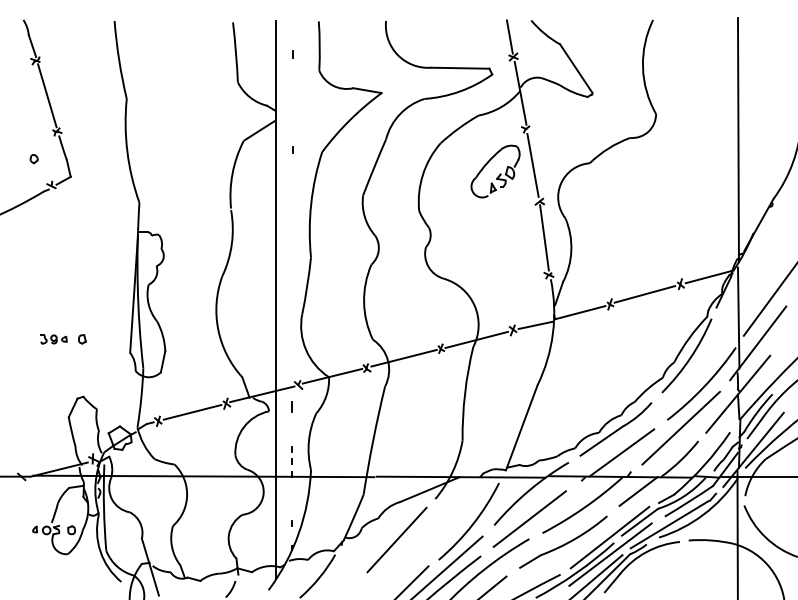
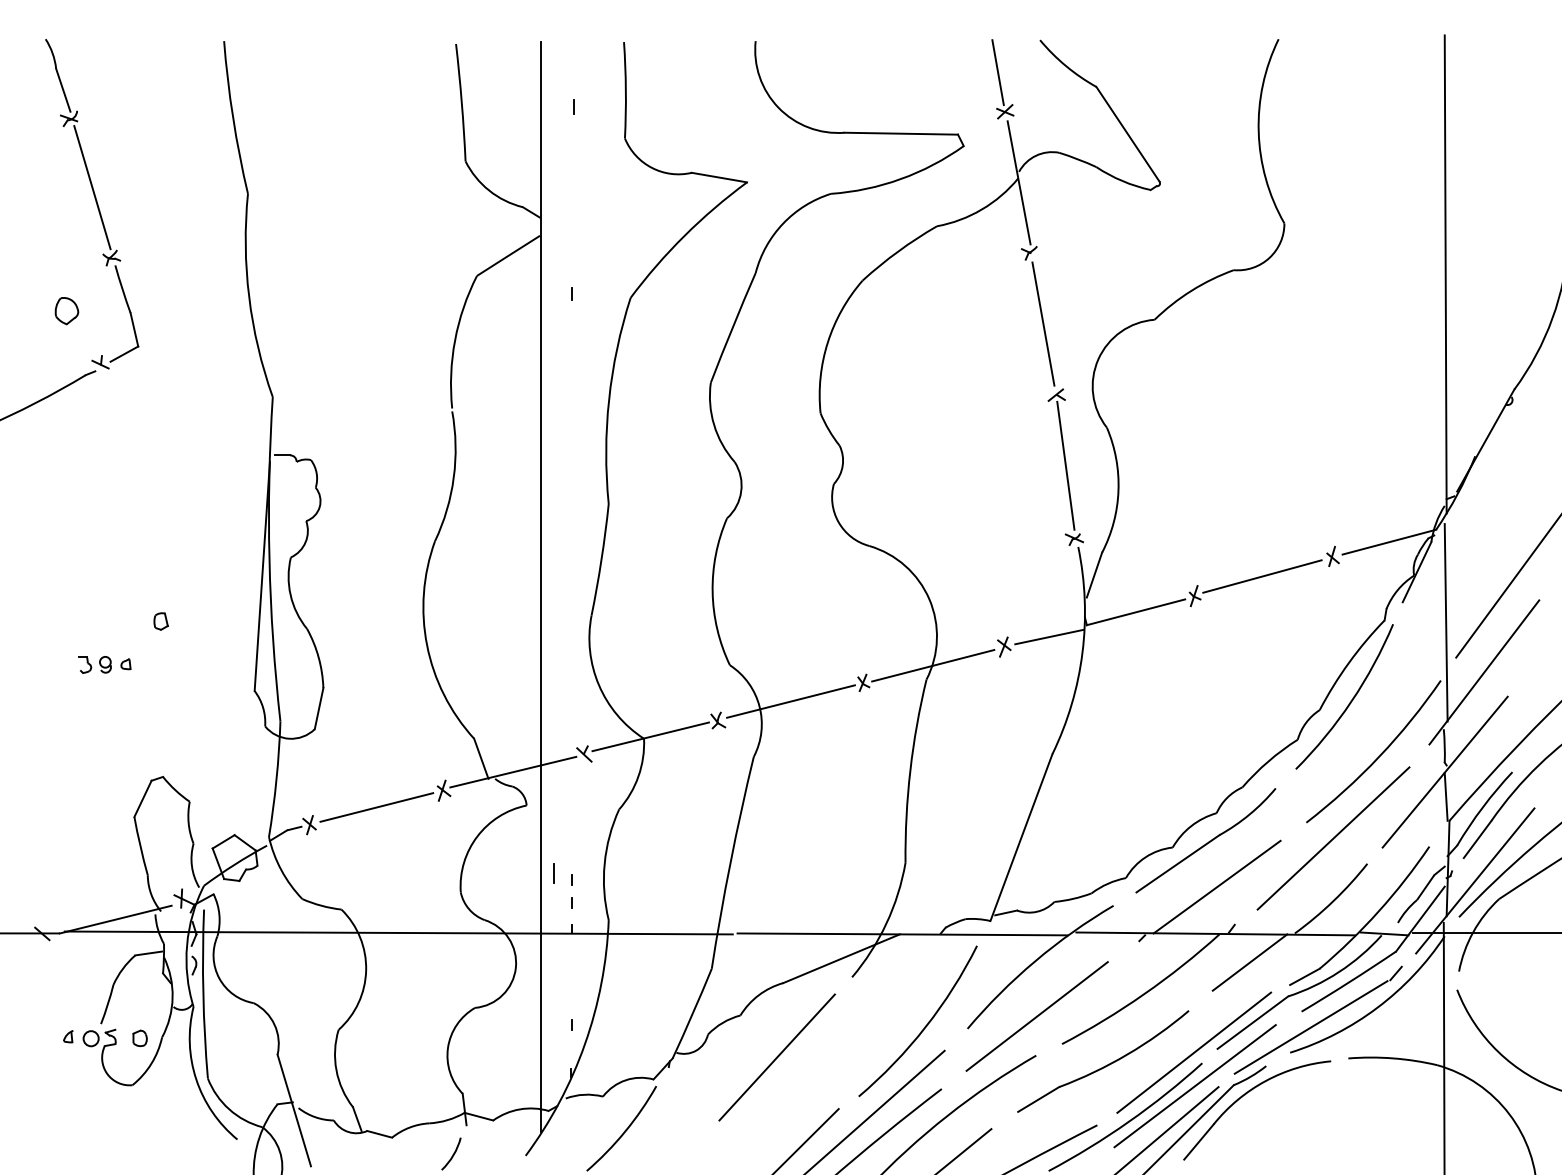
part: (33, 159) -> (65, 312), size x1.6
part: (495, 171) -> (969, 335), removed
part: (82, 339) -> (161, 621), moved
line: (291, 406) -> (552, 872), moved

